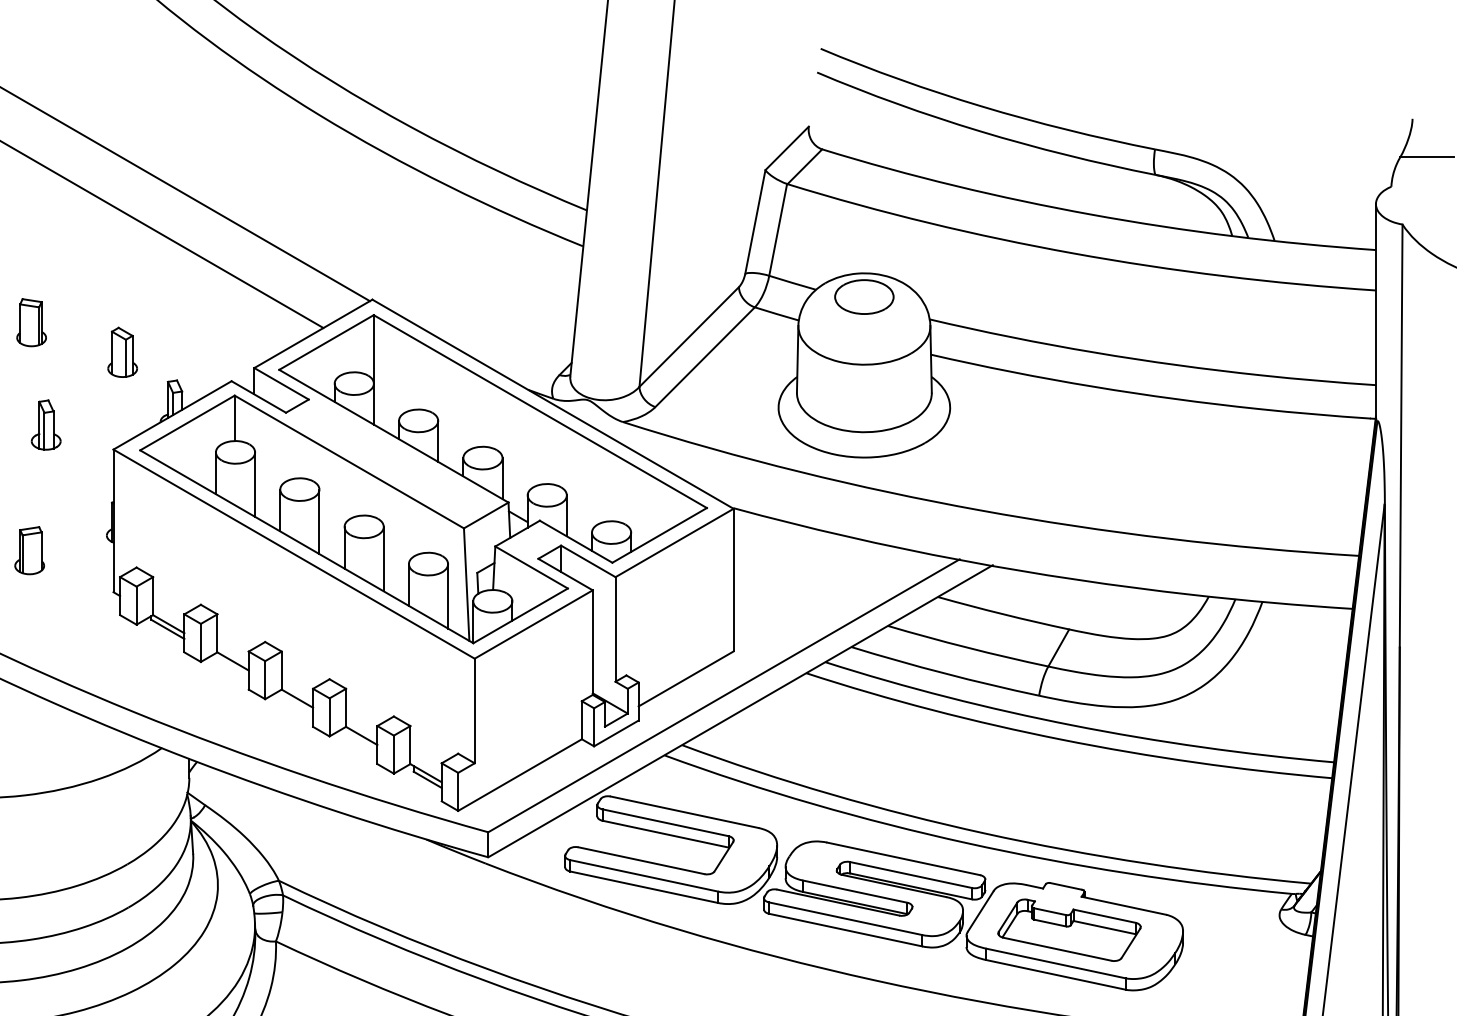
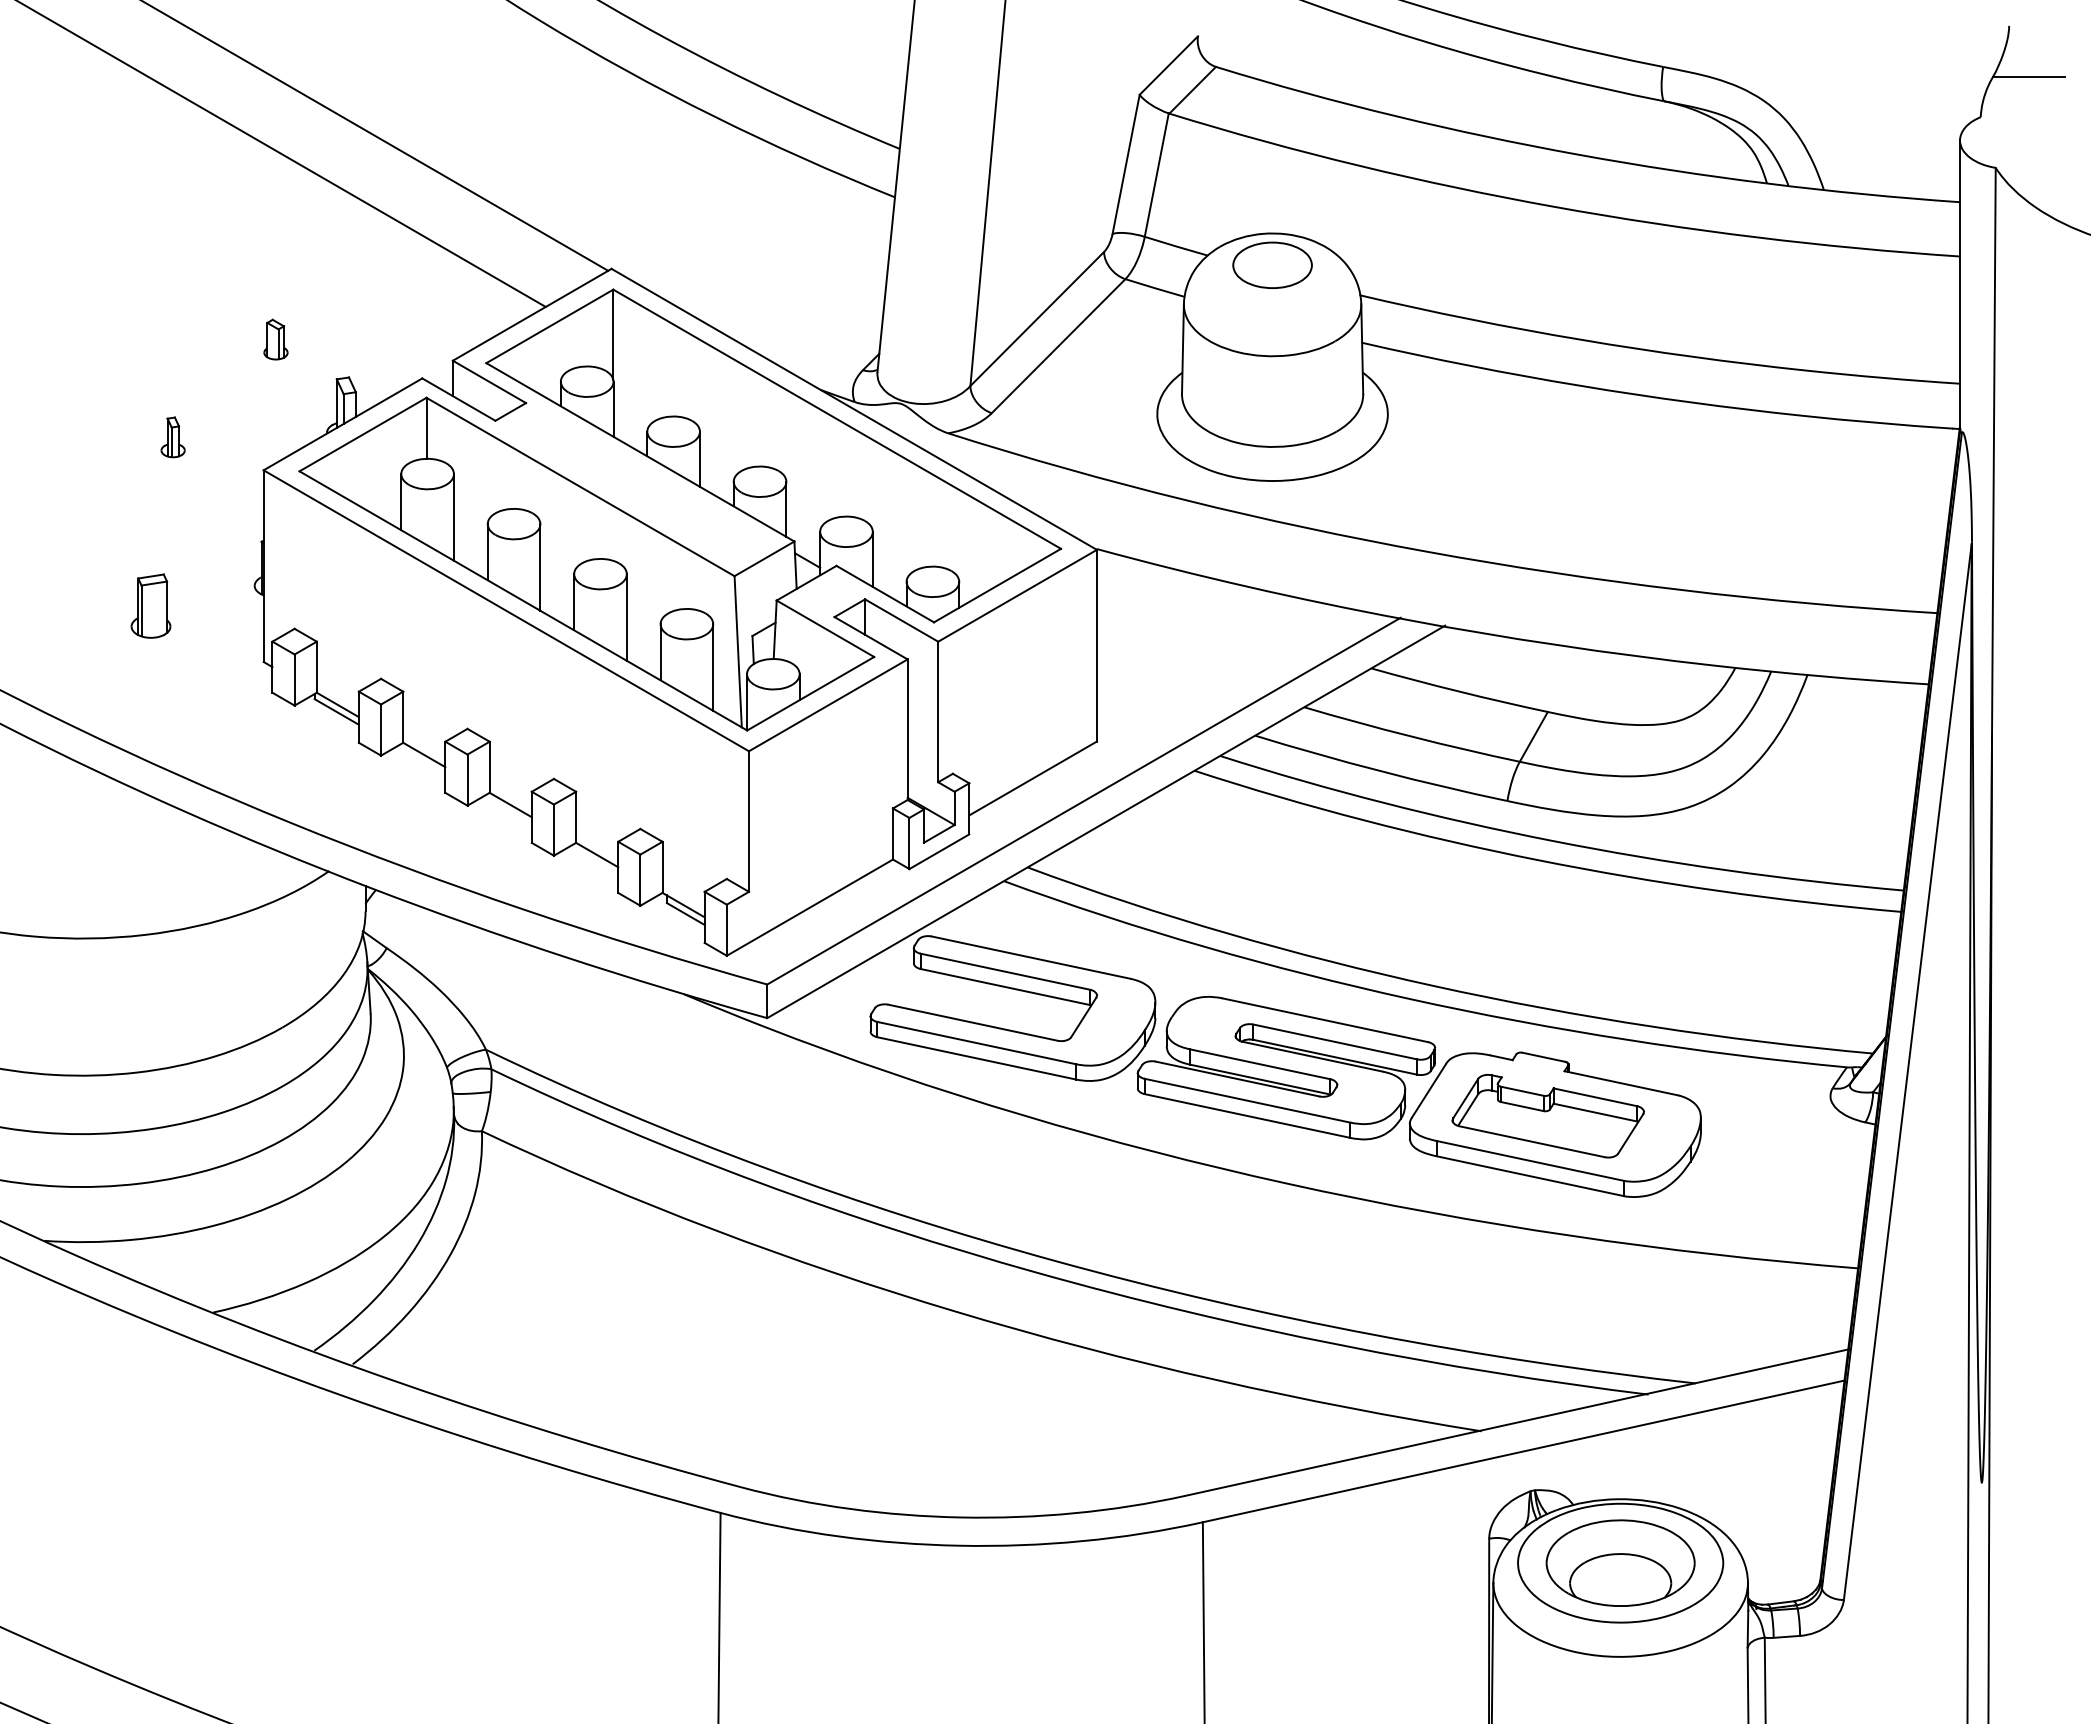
part: (31, 322) -> (153, 299), removed
part: (122, 352) -> (275, 339), size x0.6
part: (45, 425) -> (172, 437), size x0.6

